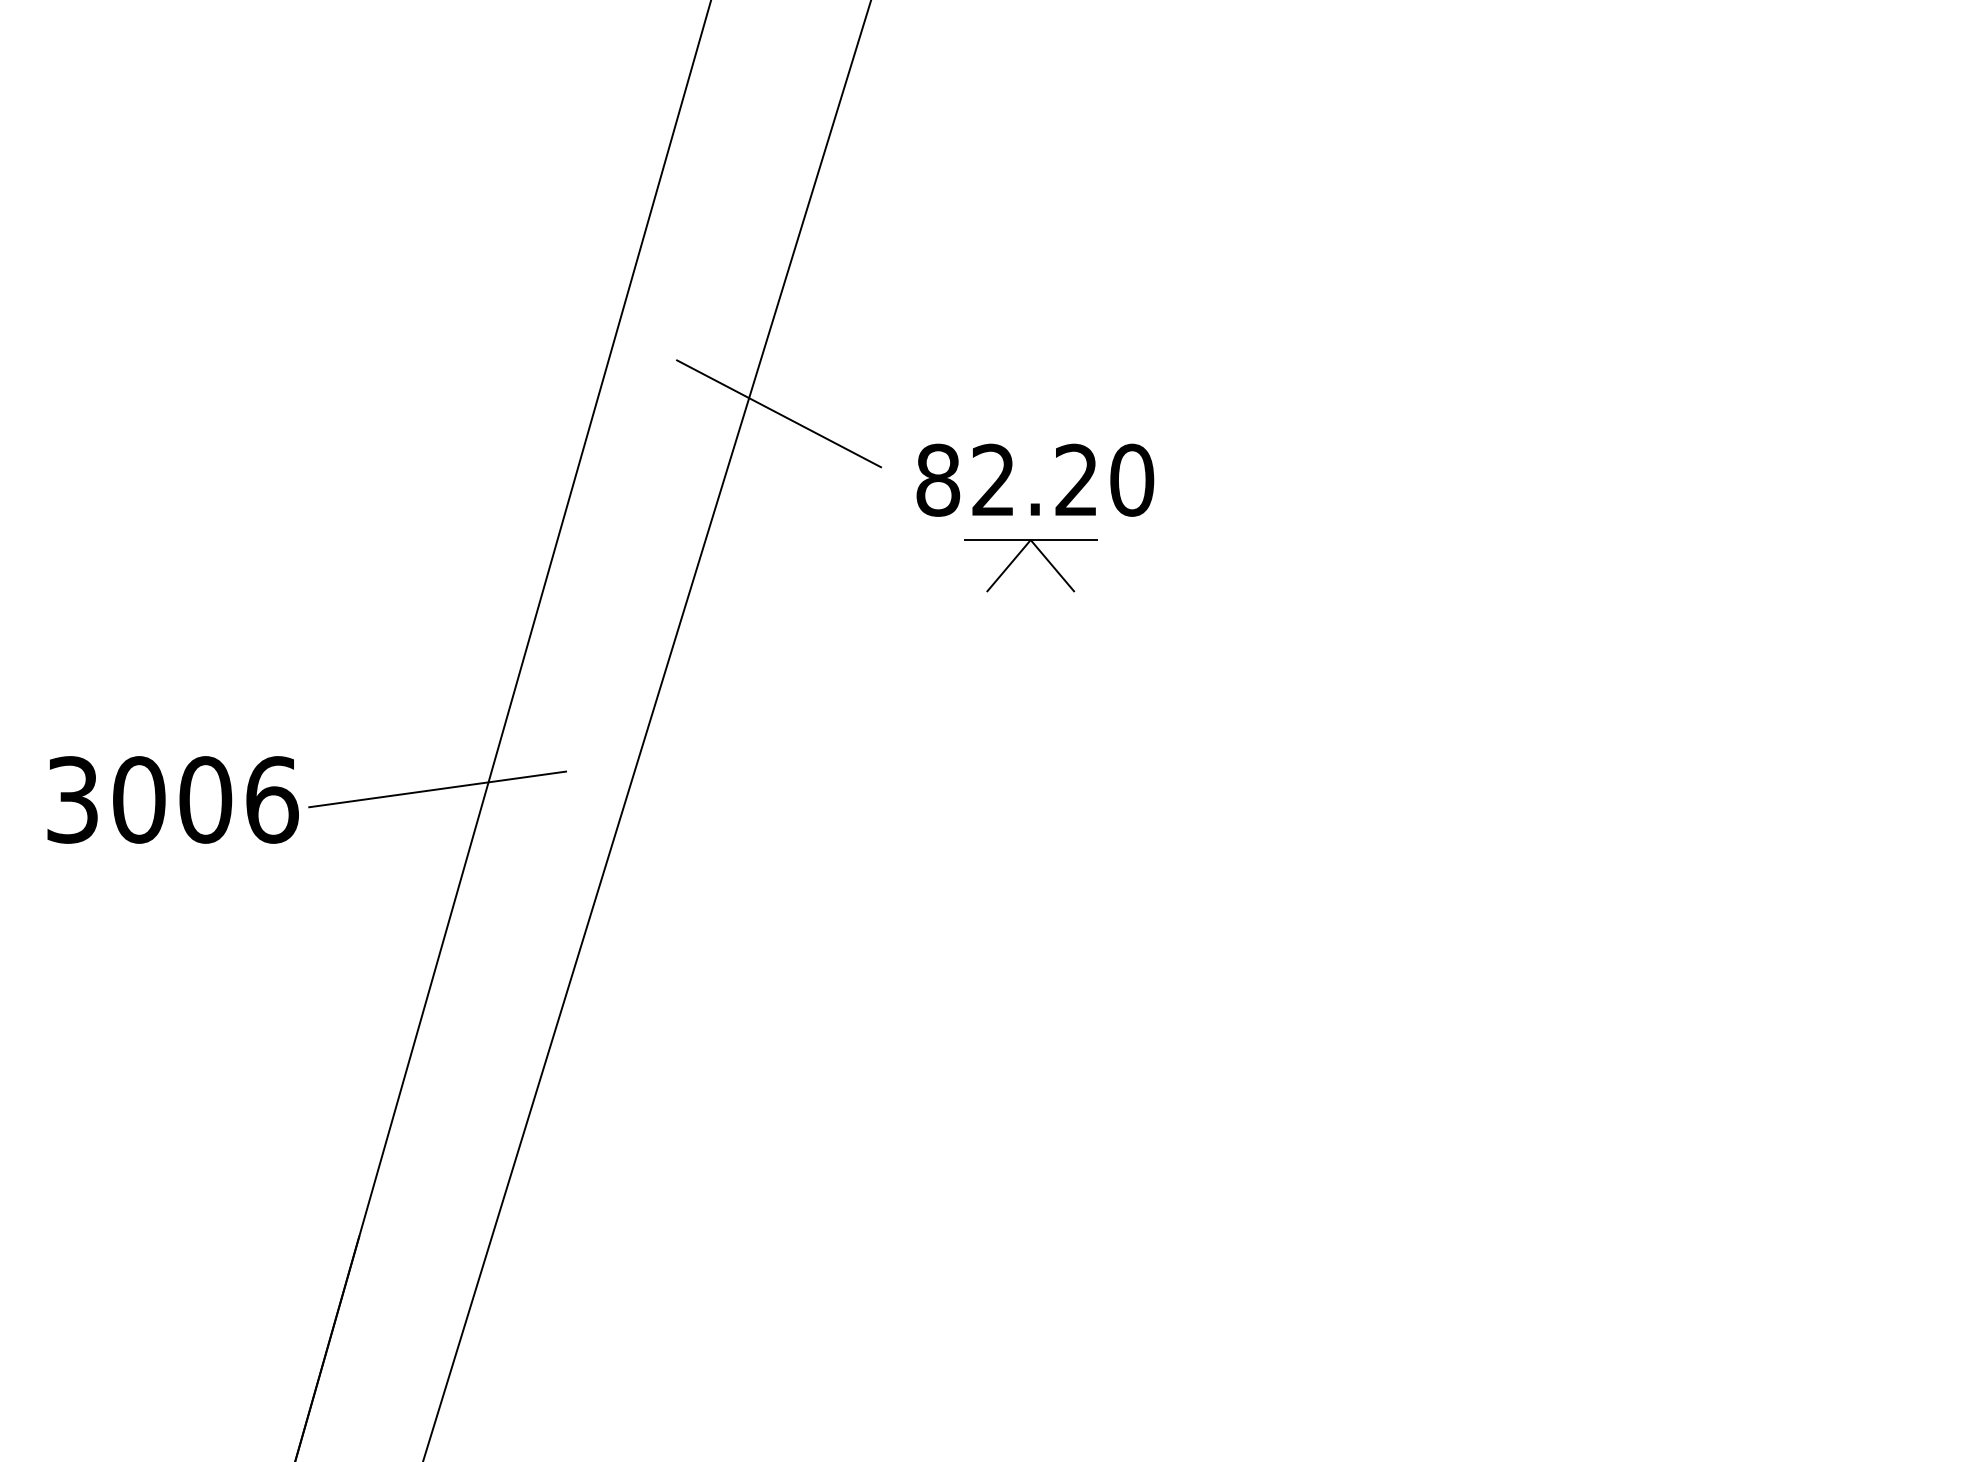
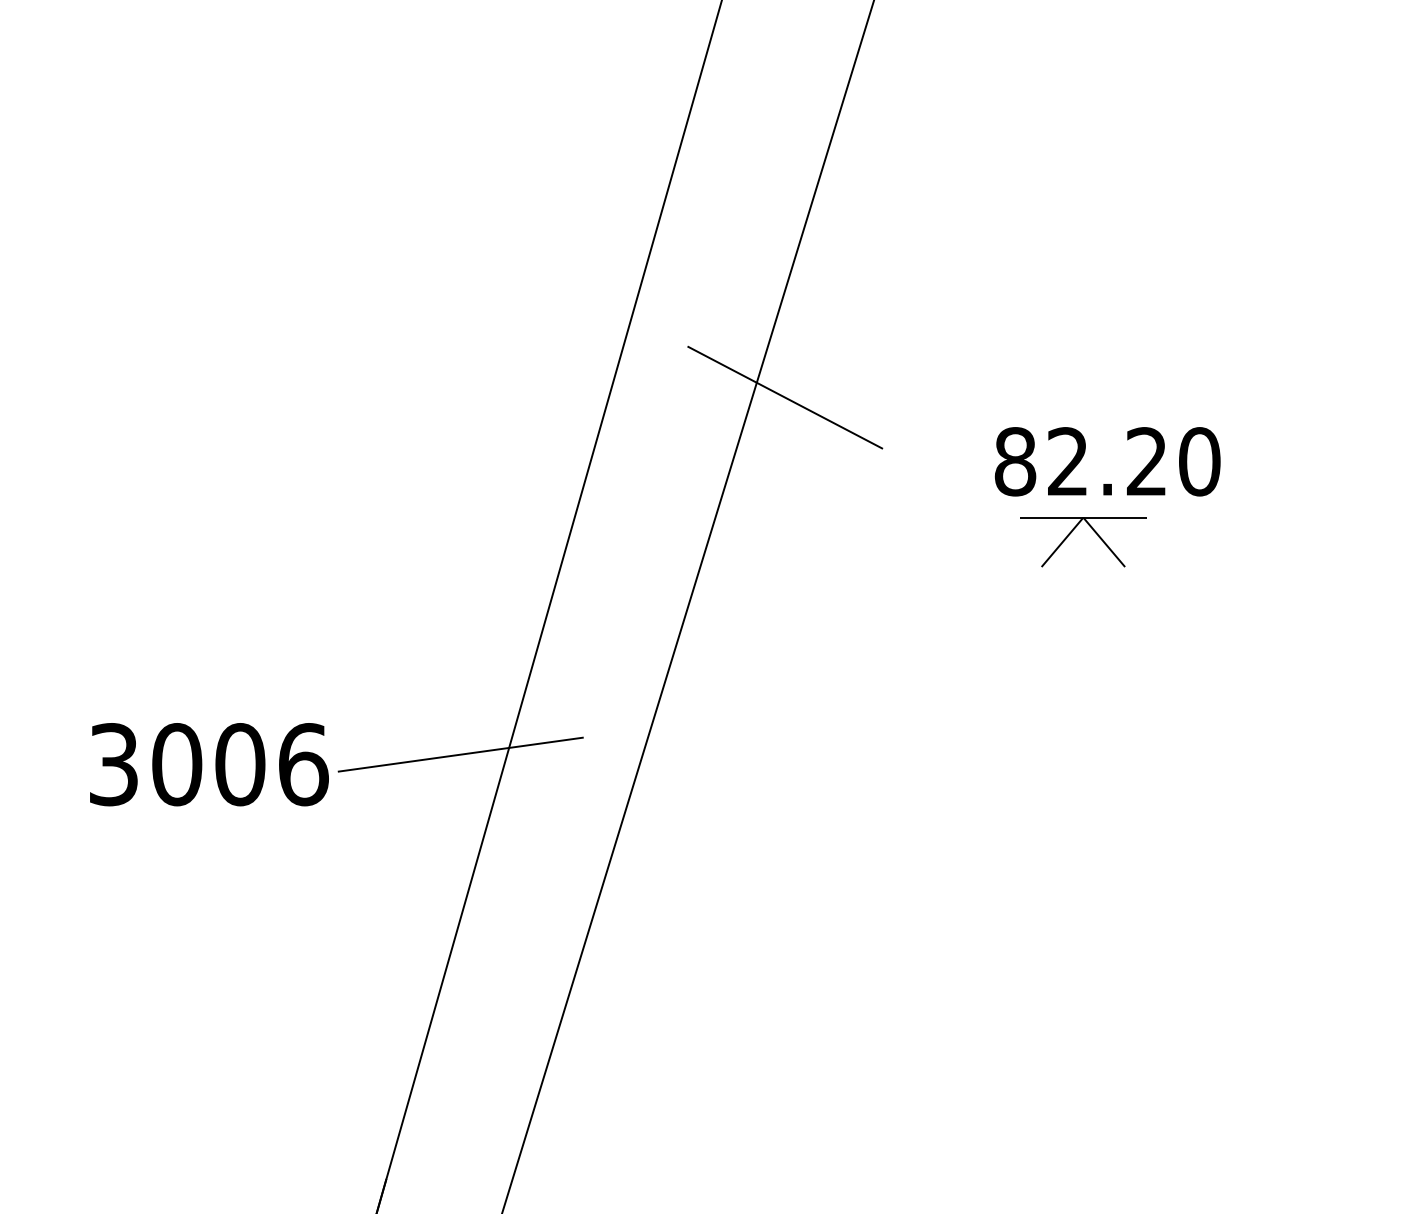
text: (1035, 479) -> (1107, 461), moved
part: (1018, 556) -> (1071, 533), moved

